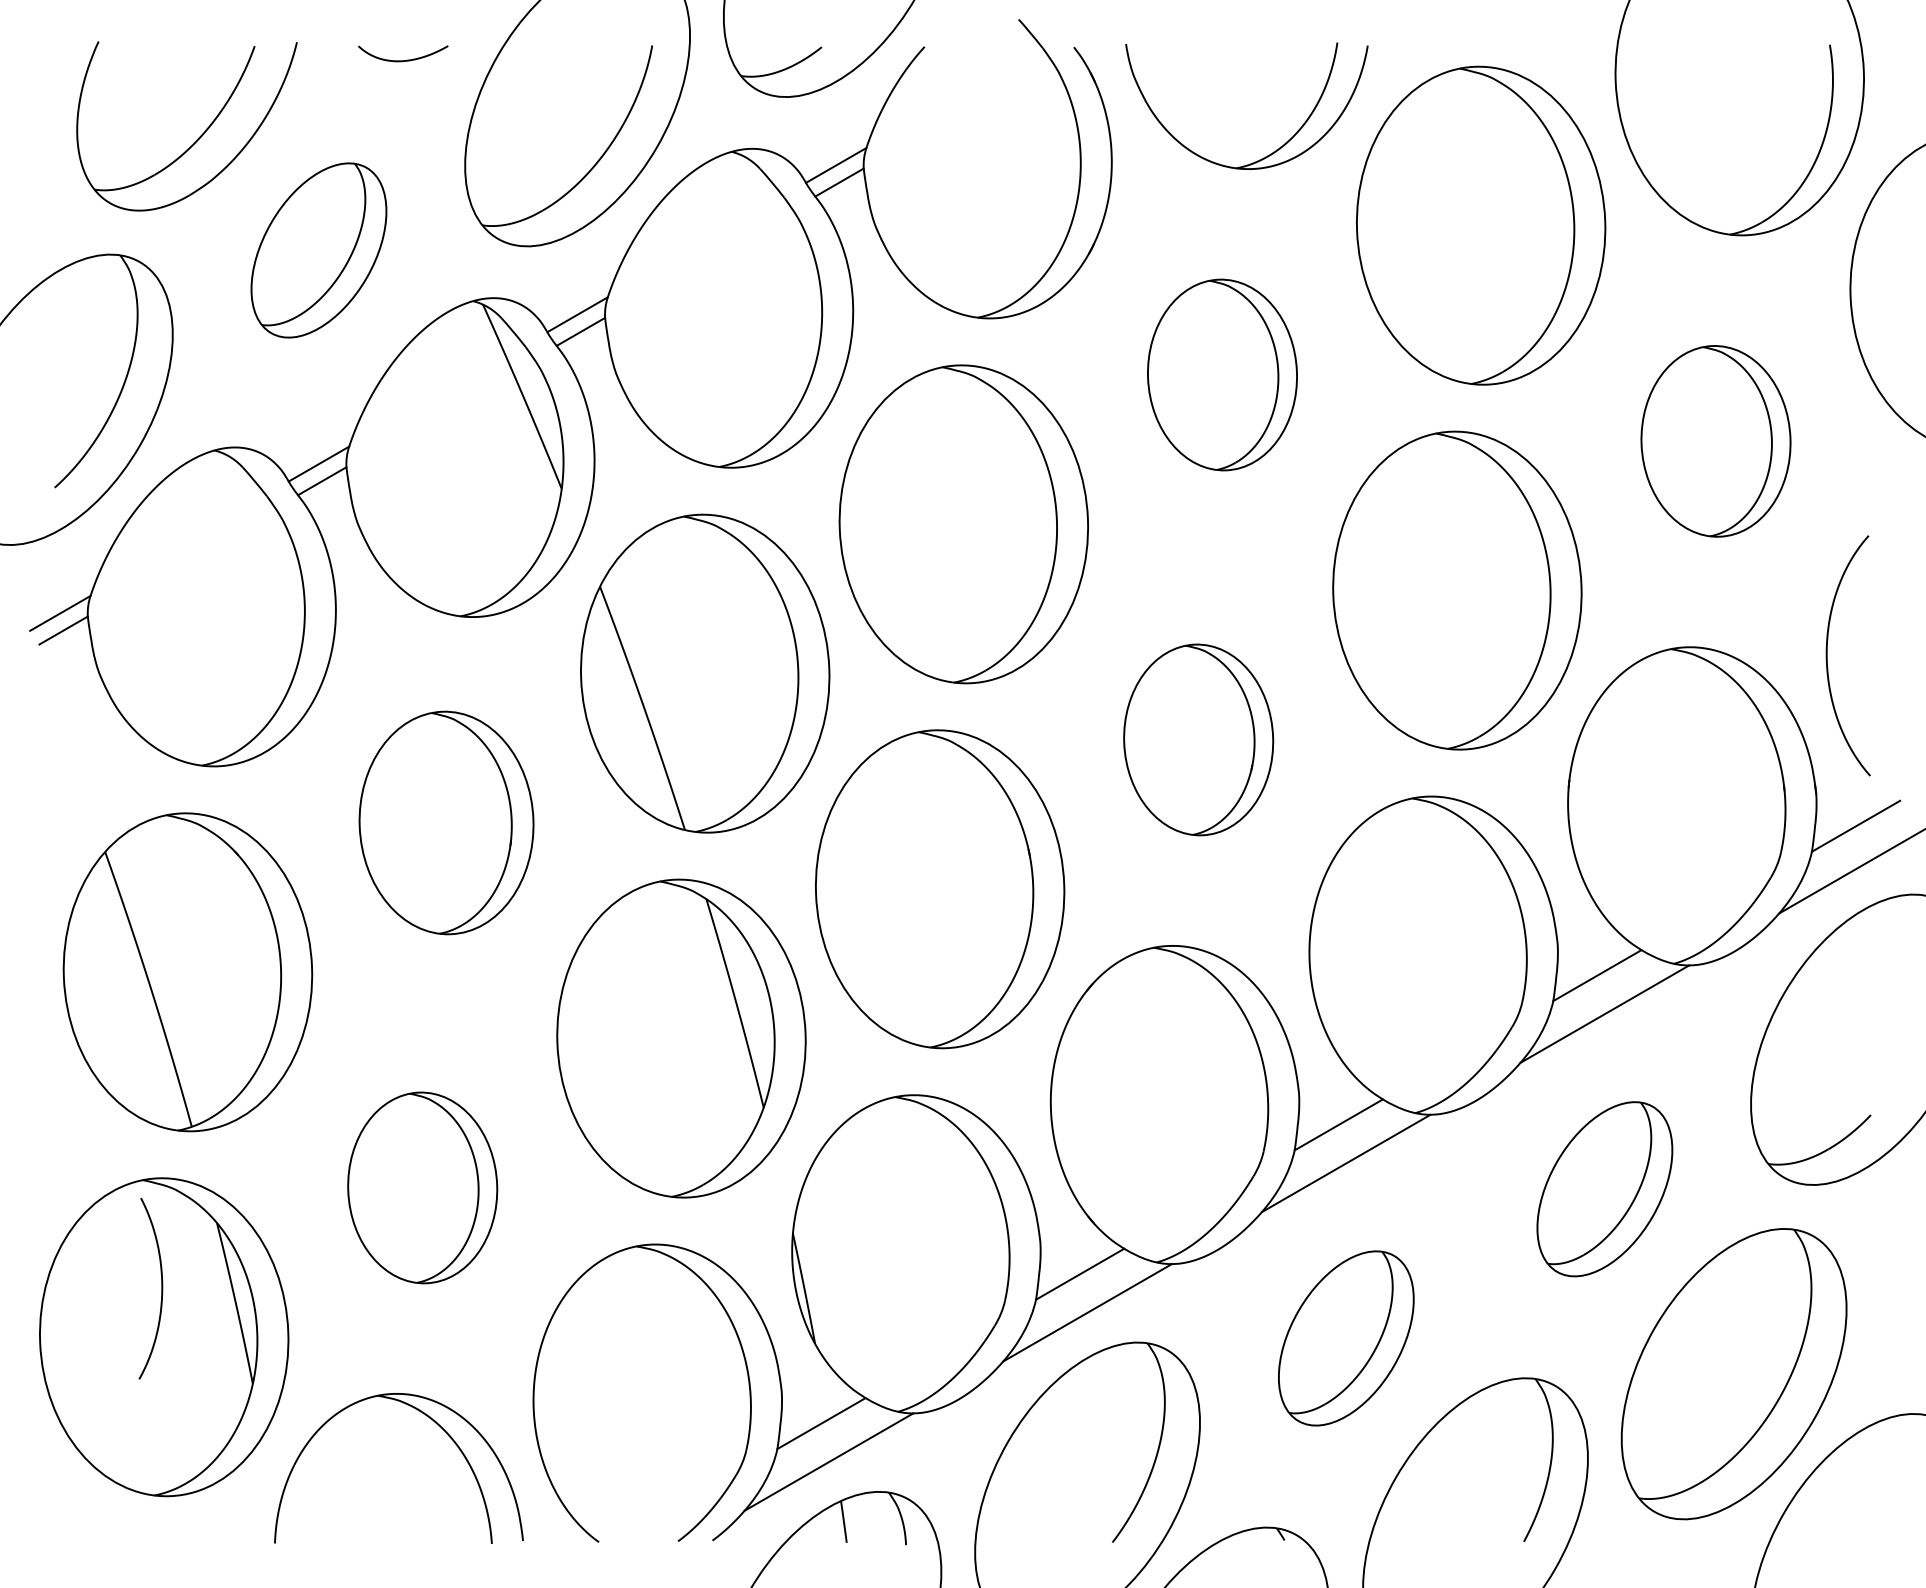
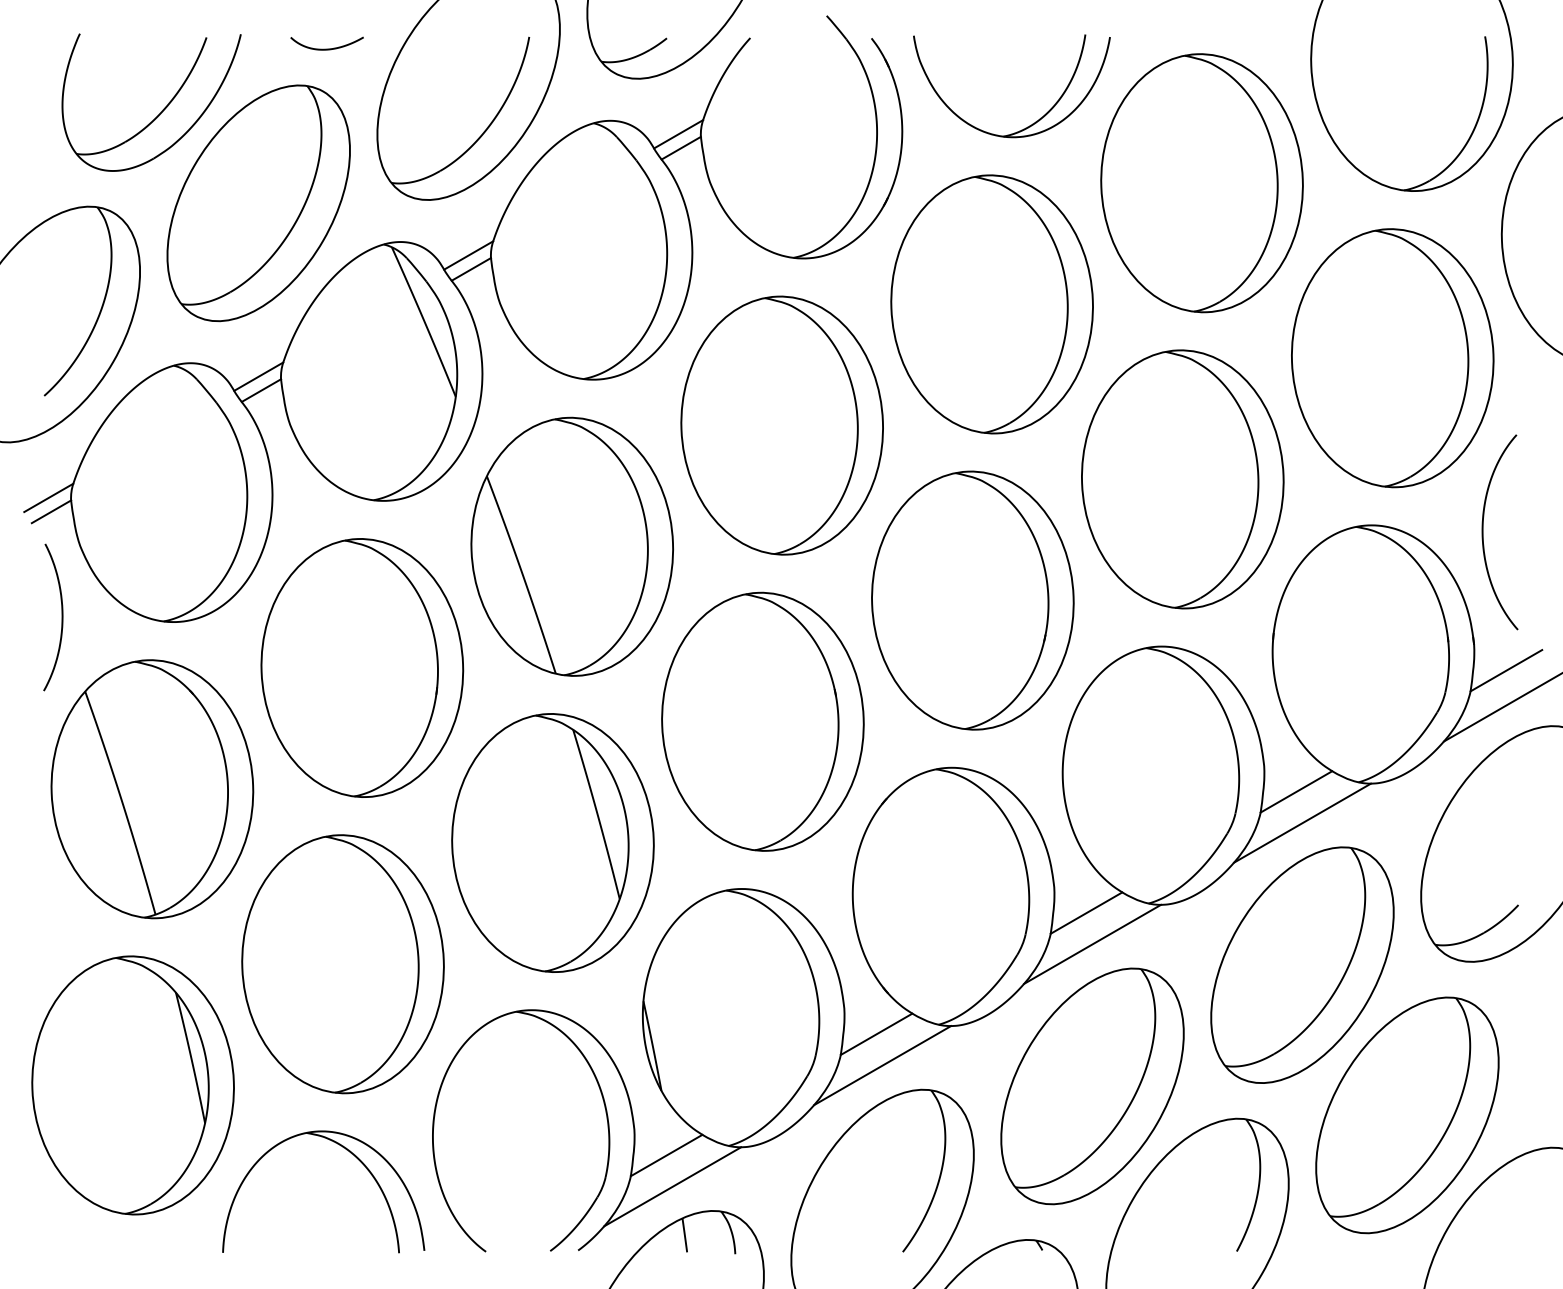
part: (318, 250) -> (258, 203), size x1.67
part: (1222, 374) -> (992, 303), size x1.67
part: (1715, 441) -> (1392, 358), size x1.67
part: (1198, 739) -> (972, 600), size x1.67
part: (446, 822) -> (362, 667), size x1.43
part: (422, 1187) -> (342, 963), size x1.67
part: (1604, 1189) -> (1302, 965), size x1.67
curve: (161, 1288) -> (61, 617), moved
part: (1346, 1338) -> (1092, 1086), size x1.67

